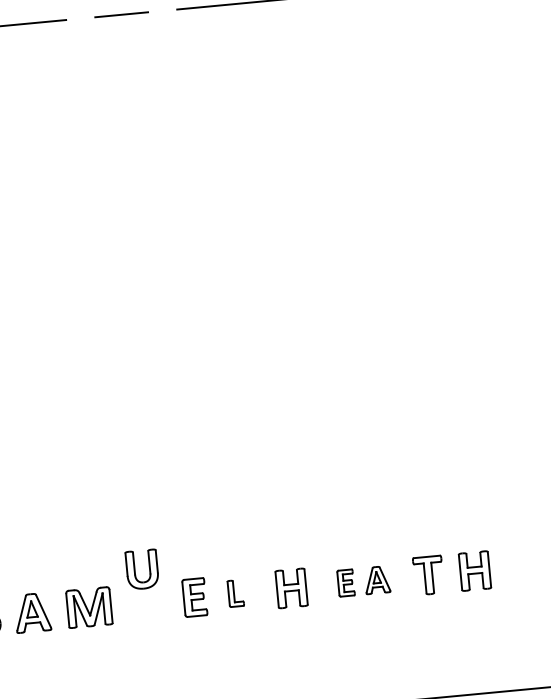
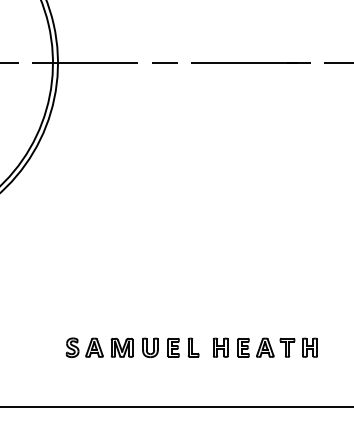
part: (142, 568) -> (150, 347), moved
part: (362, 581) -> (255, 347), size x1.43
part: (235, 593) -> (193, 347), size x1.43

